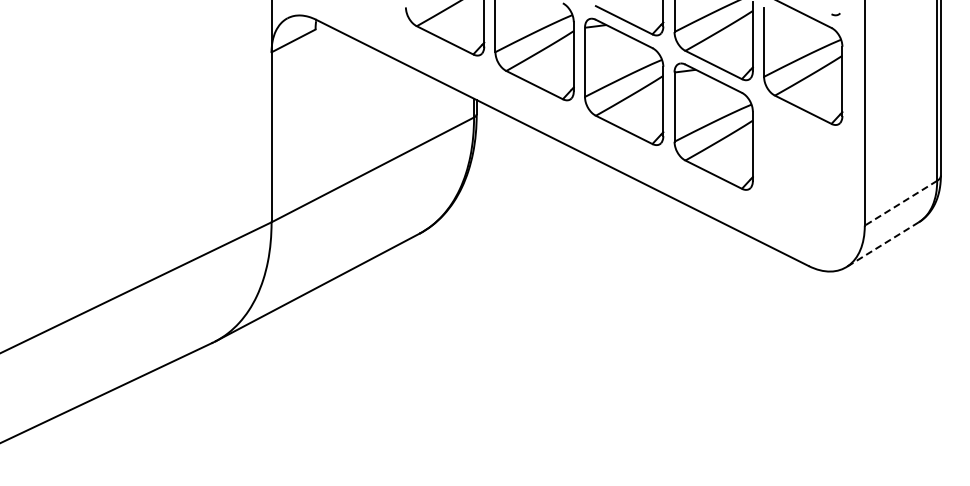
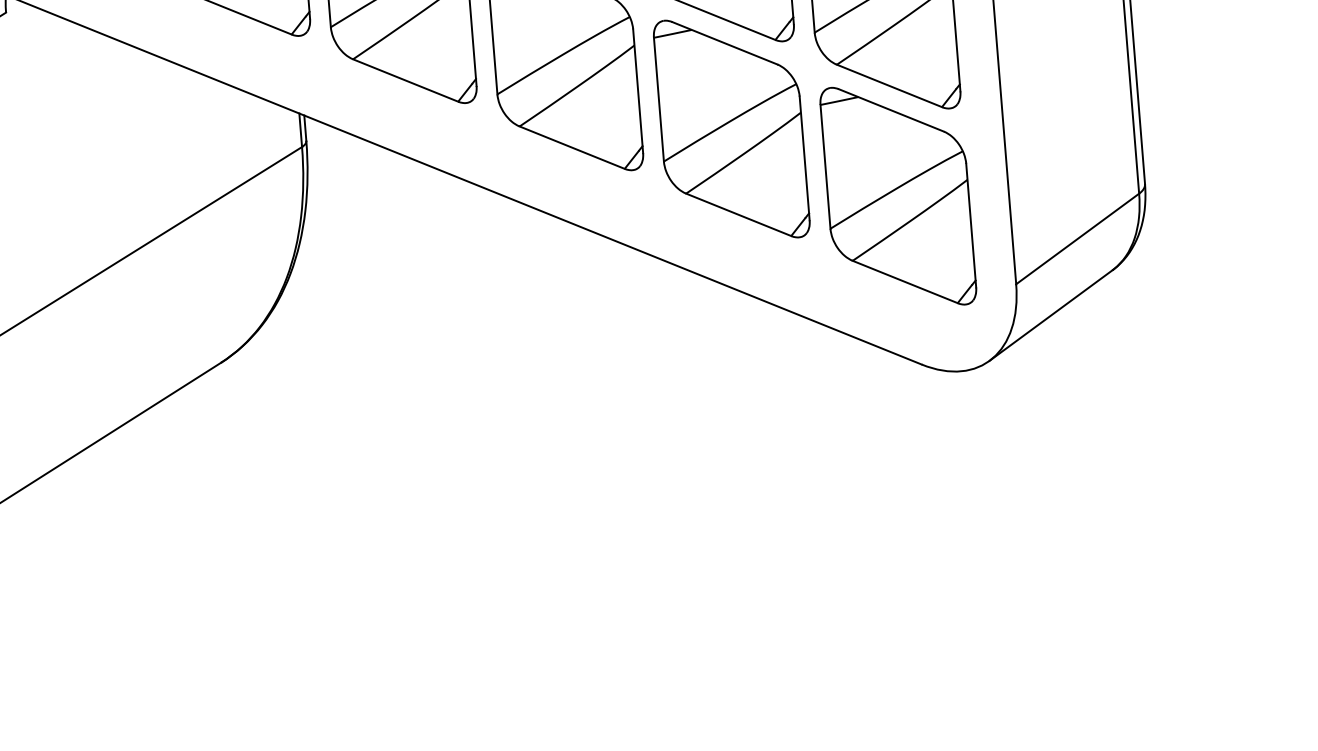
part: (803, 171) -> (898, 196), added
line: (901, 203) -> (1078, 239), dashed -> solid
line: (882, 244) -> (1050, 315), dashed -> solid

